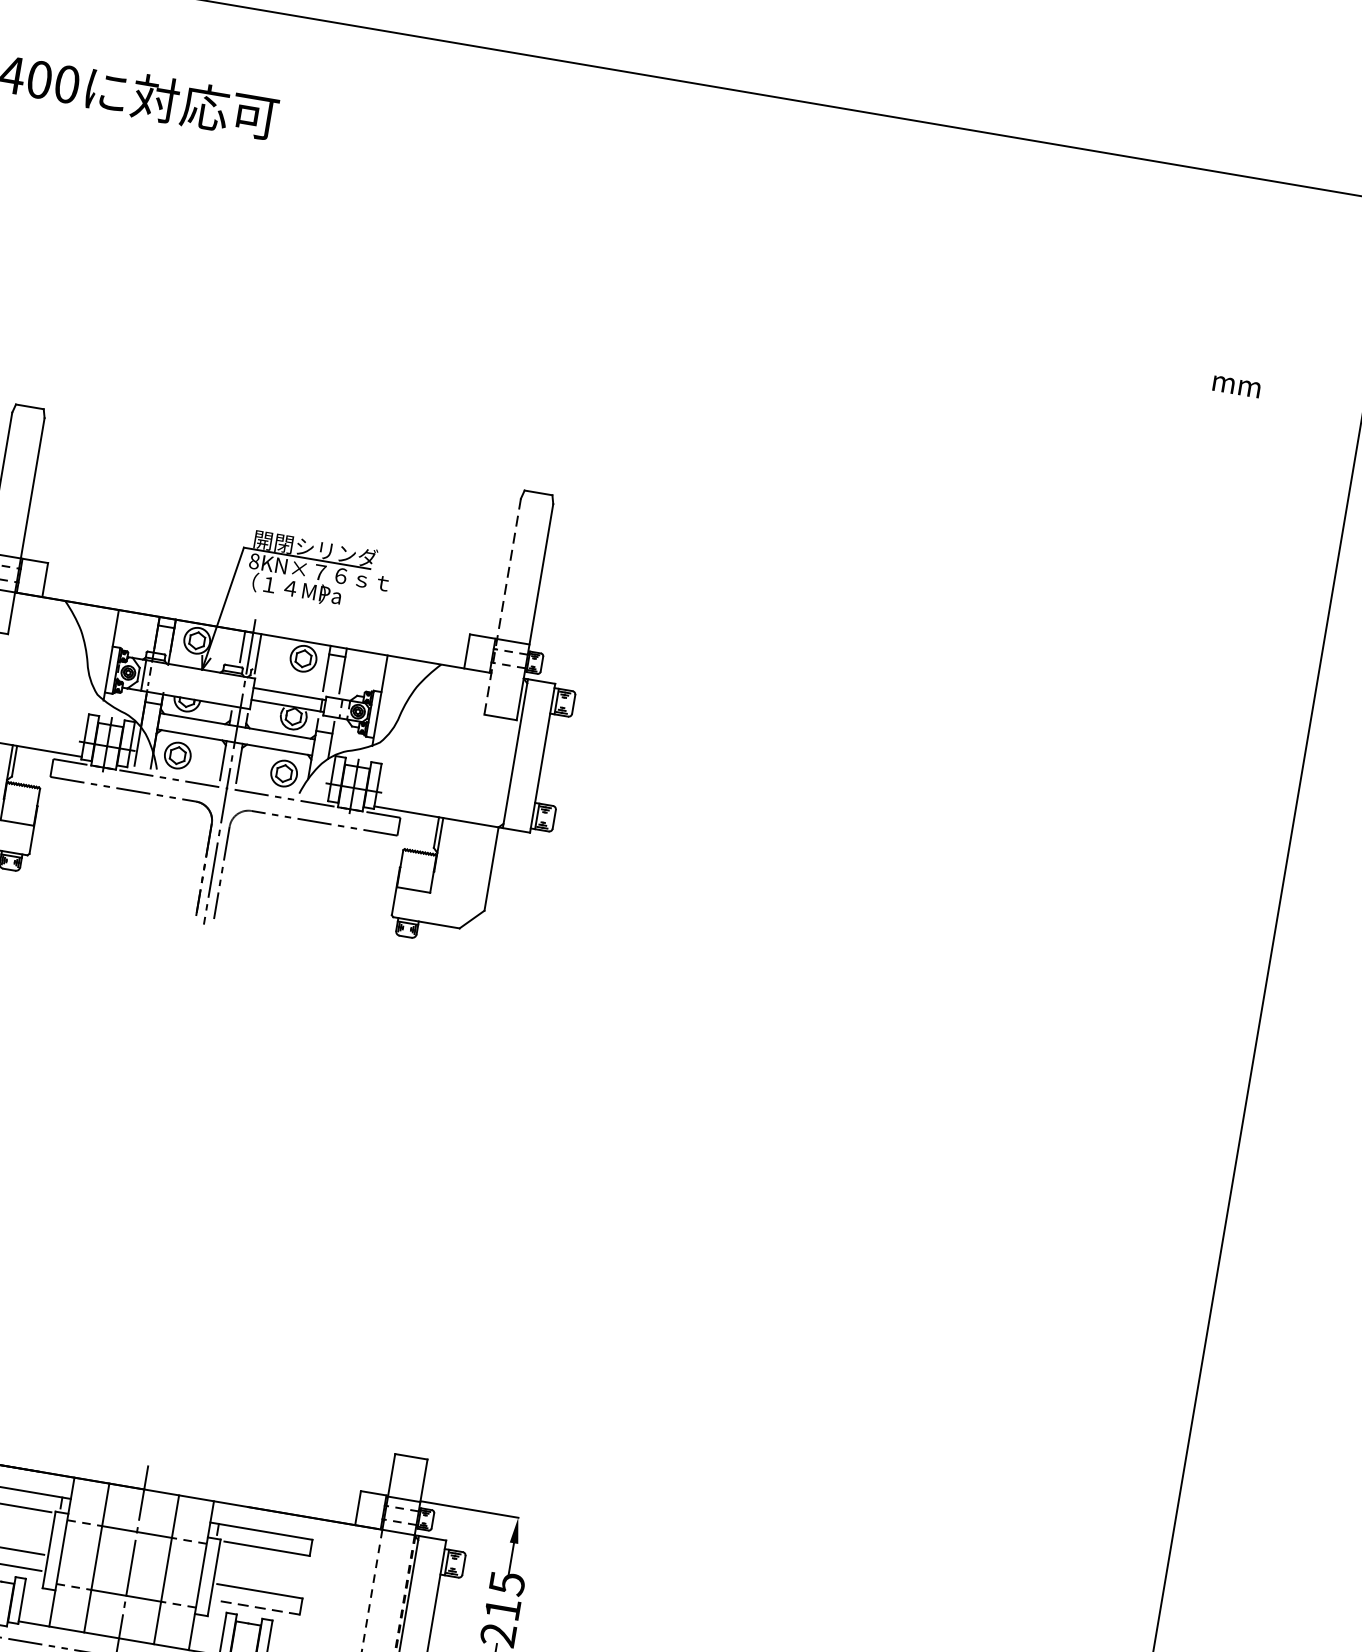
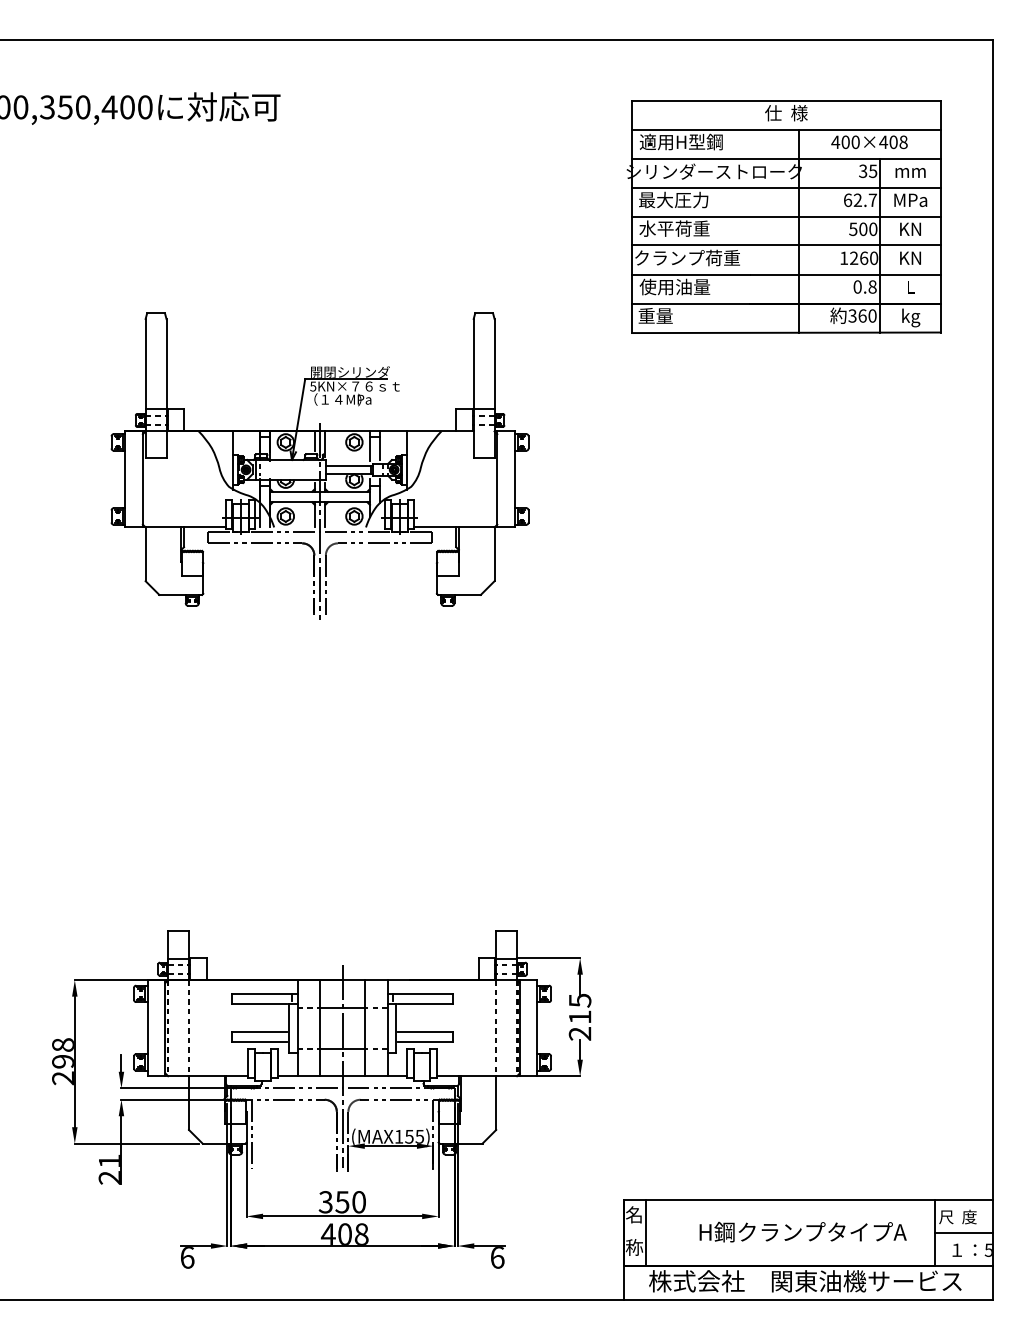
part: (1028, 421) -> (783, 216), added
text: (254, 561) -> (313, 386), 8KN× -> 5KN×
line: (502, 606) -> (473, 388), dashed -> solid
line: (256, 1607) -> (425, 1042), dashed -> solid

